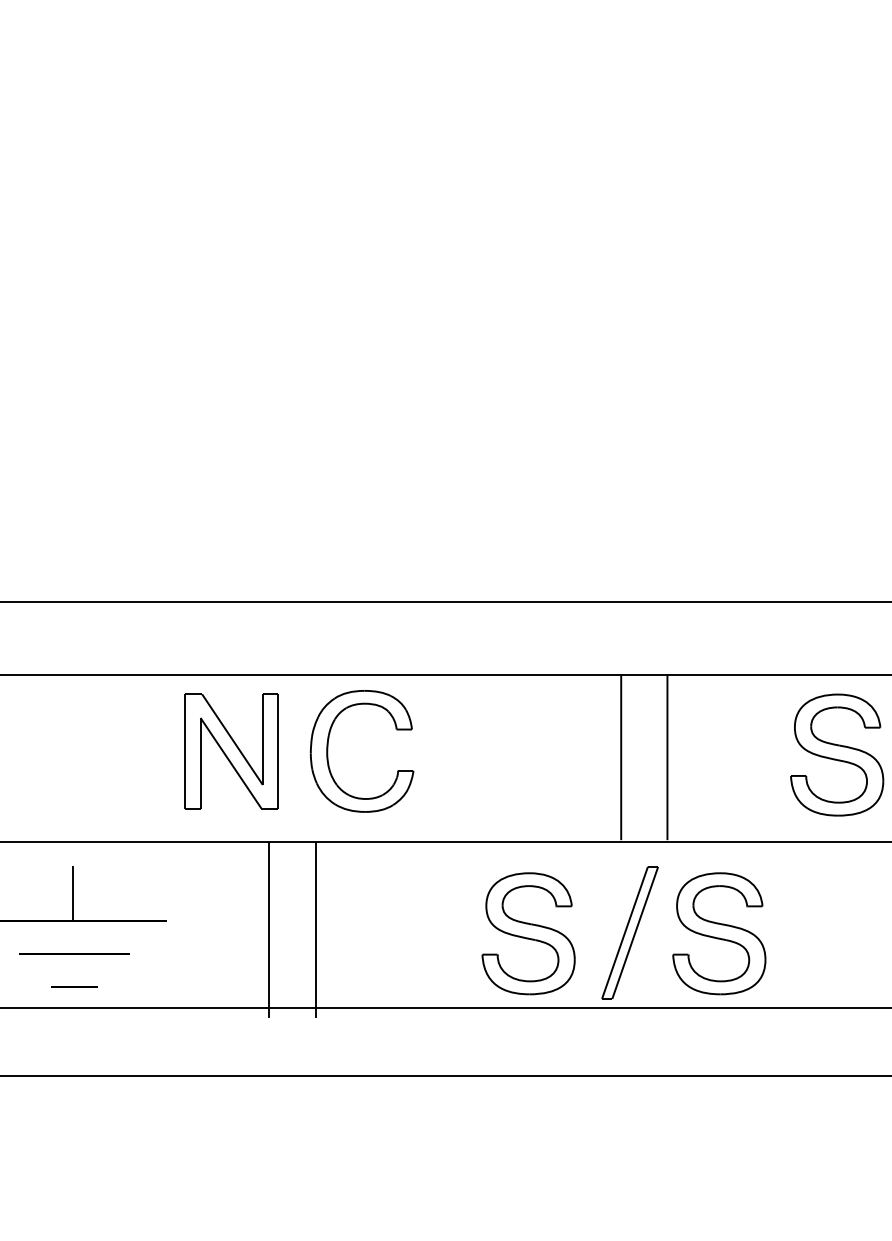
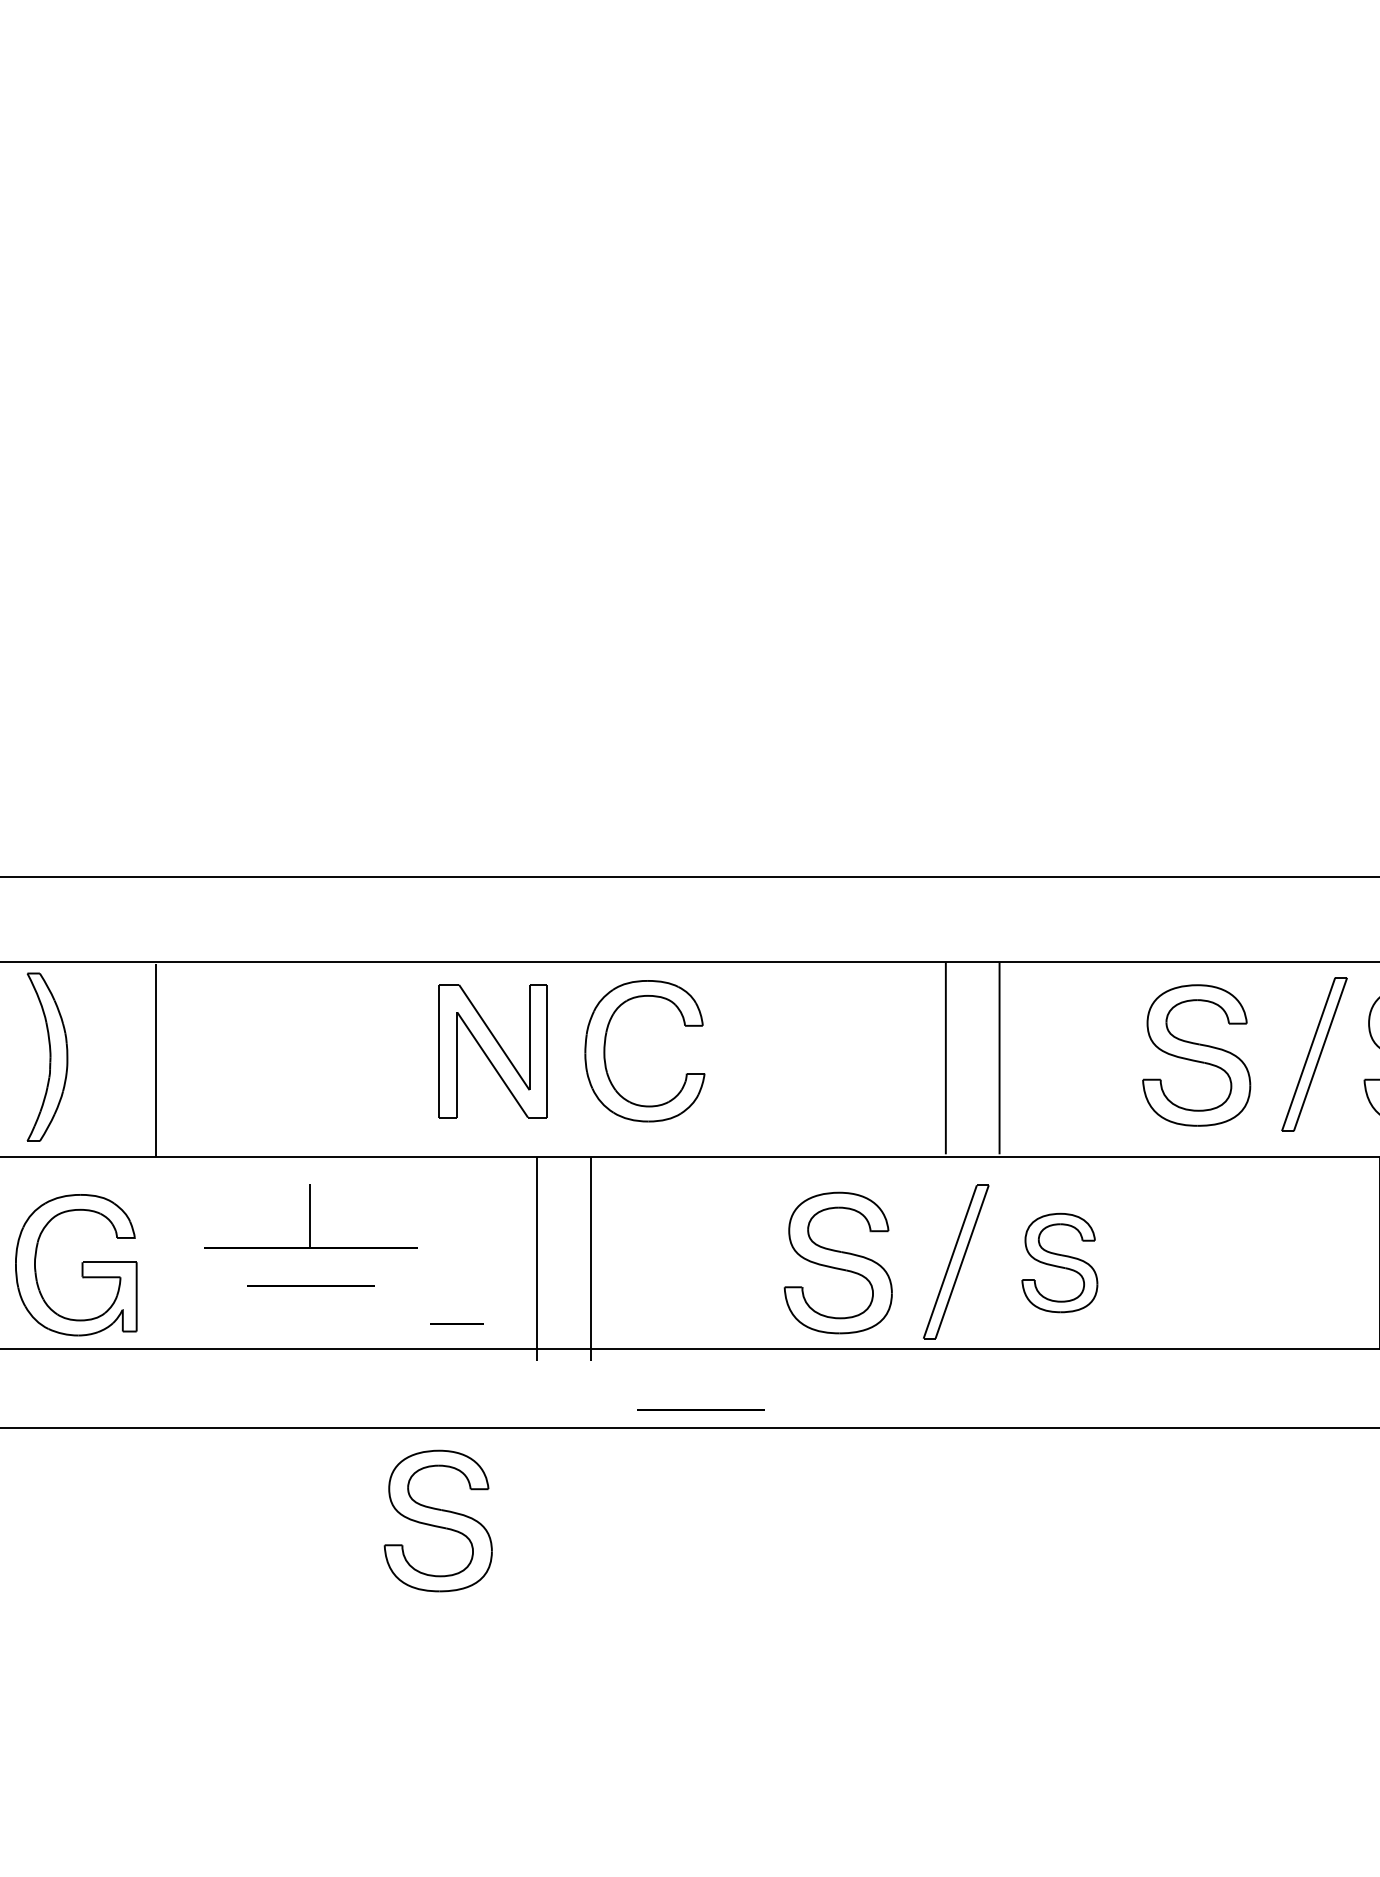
part: (719, 933) -> (1059, 1262), size x0.7
line: (74, 985) -> (456, 1323), moved
line: (409, 1059) -> (700, 1409), added
part: (183, 1155) -> (437, 1520), added

